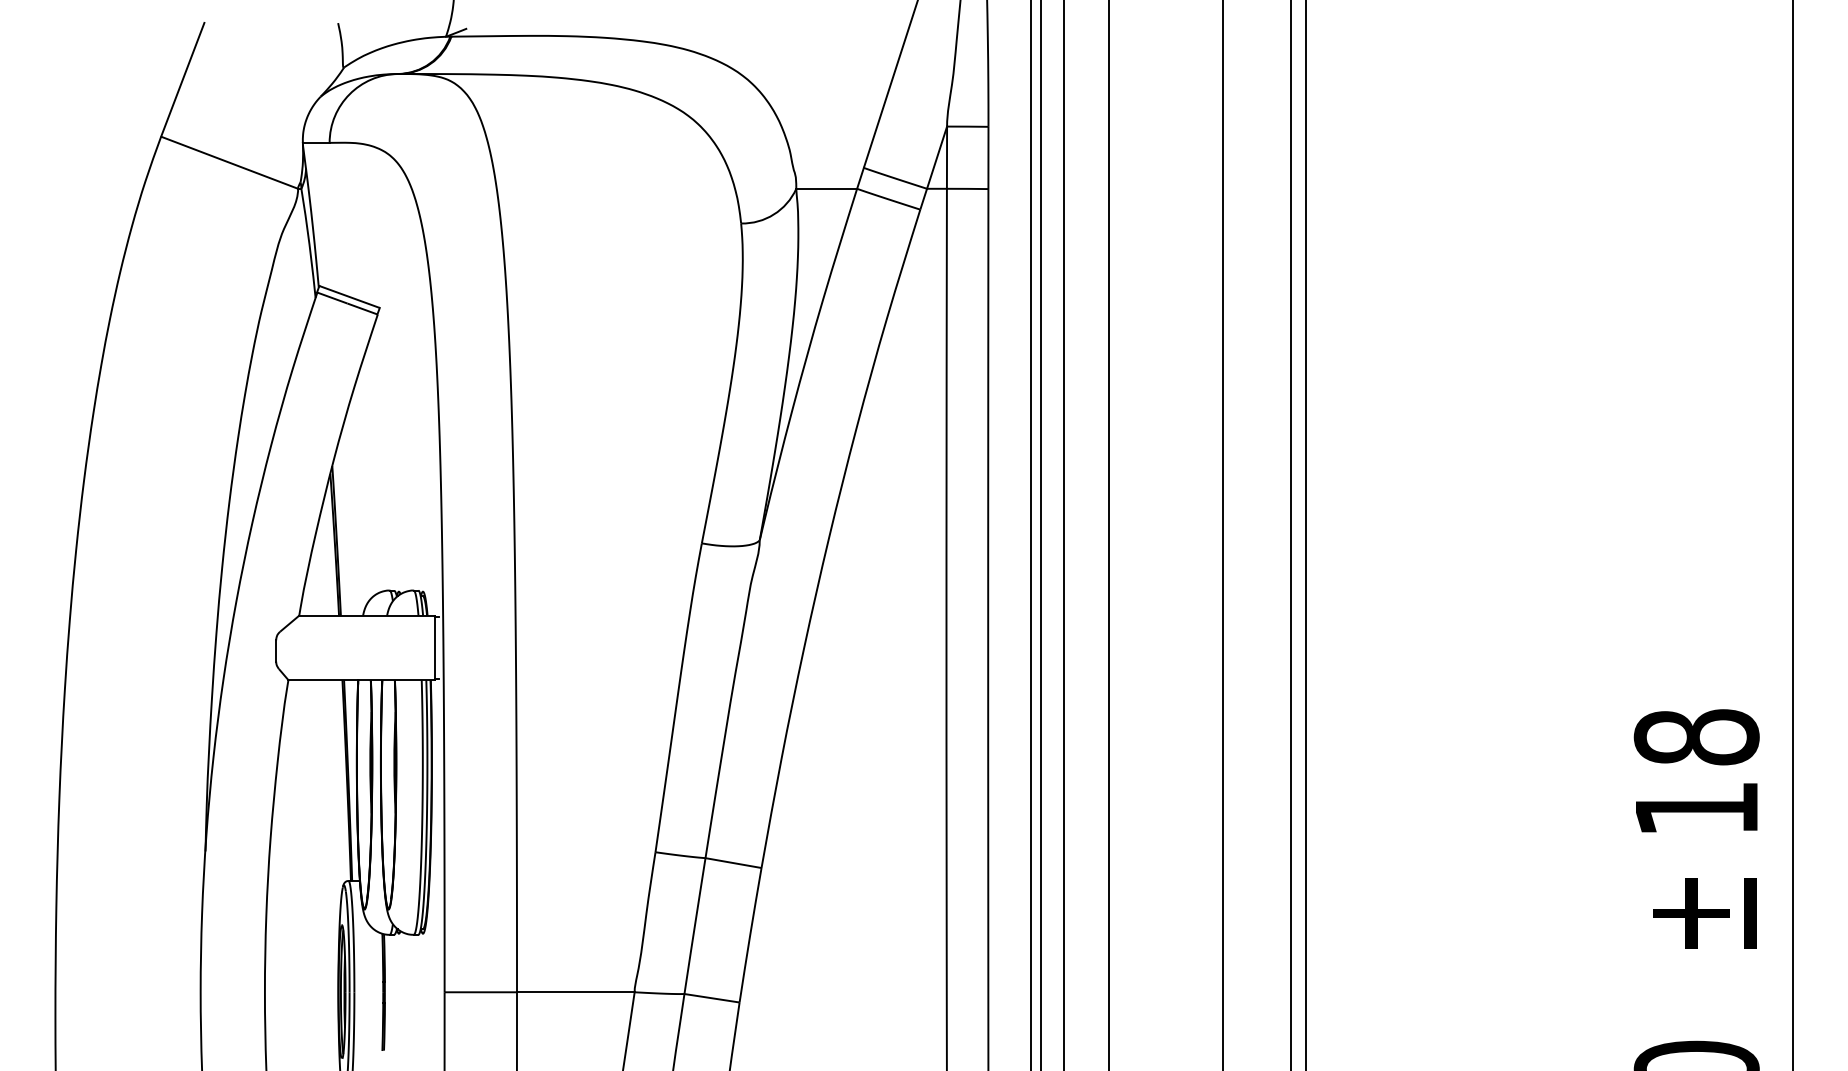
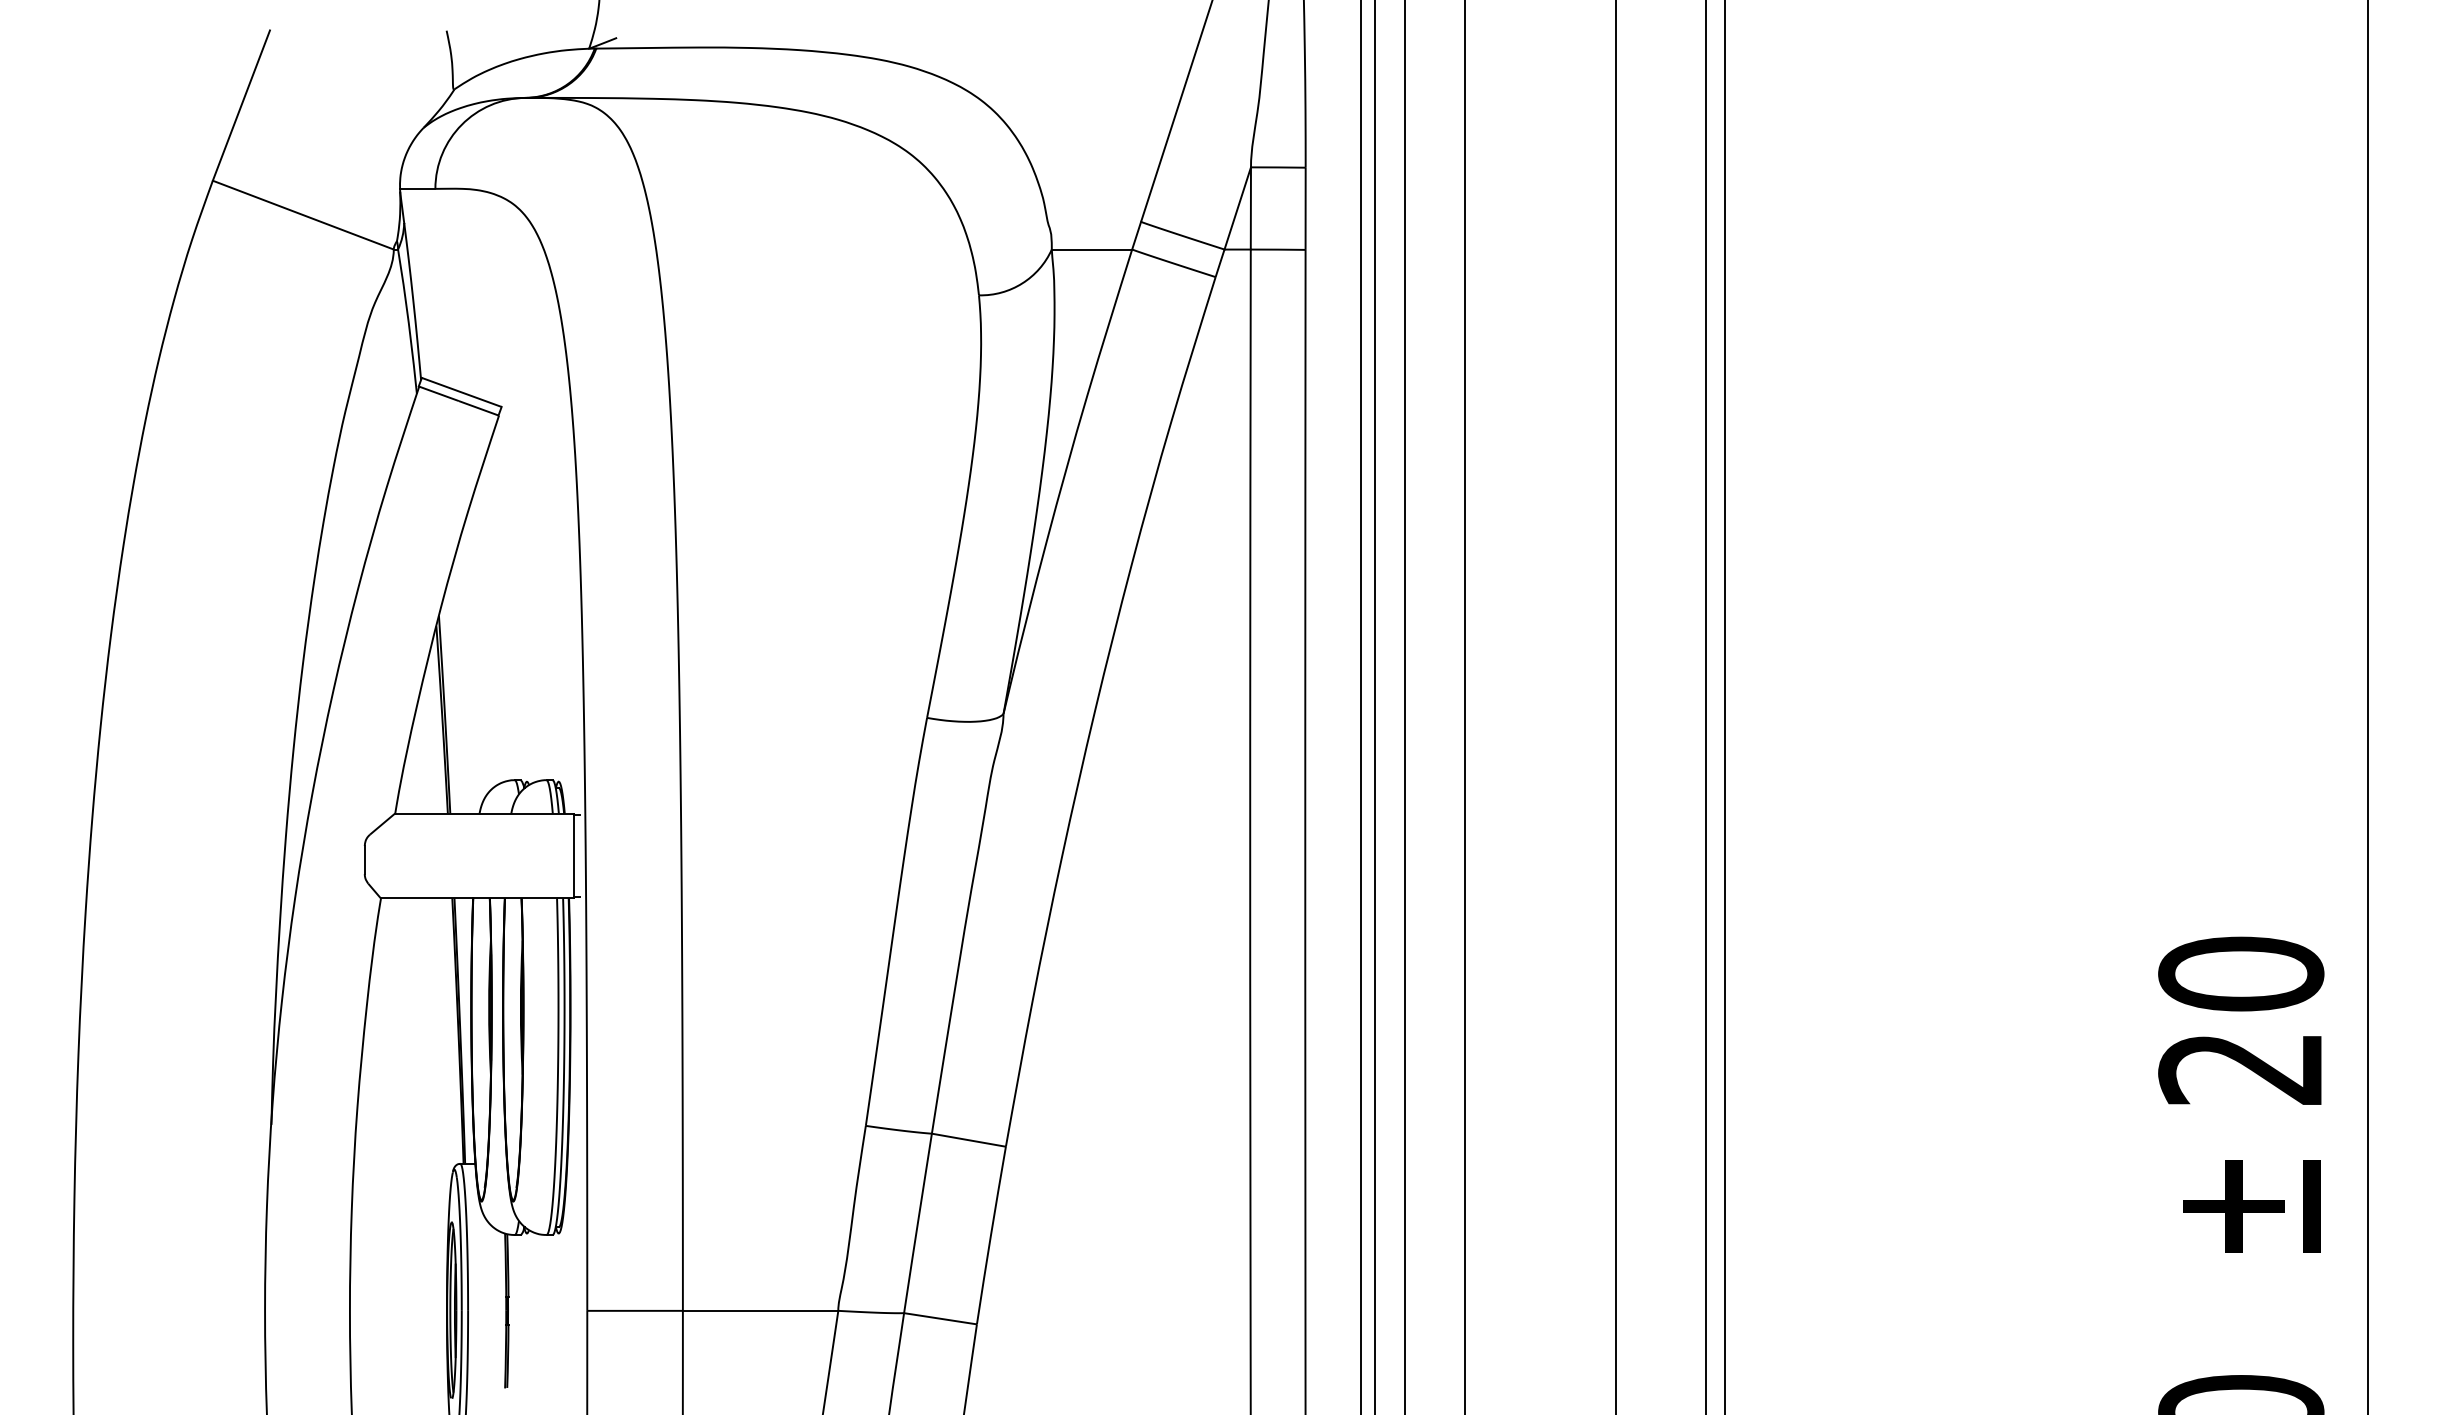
text: (1696, 772) -> (2240, 1020), 18 -> 20

